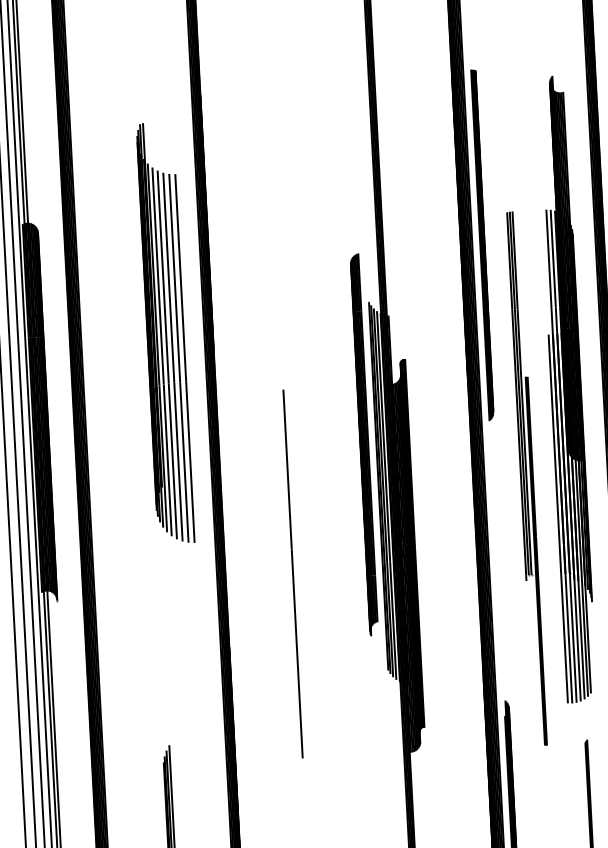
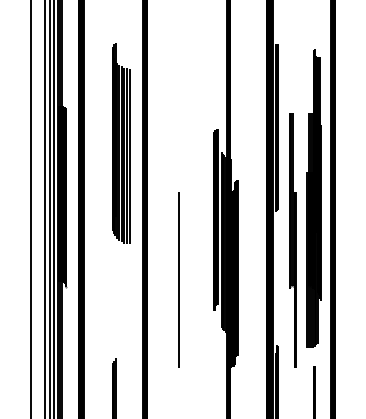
part: (165, 332) -> (121, 143), moved

